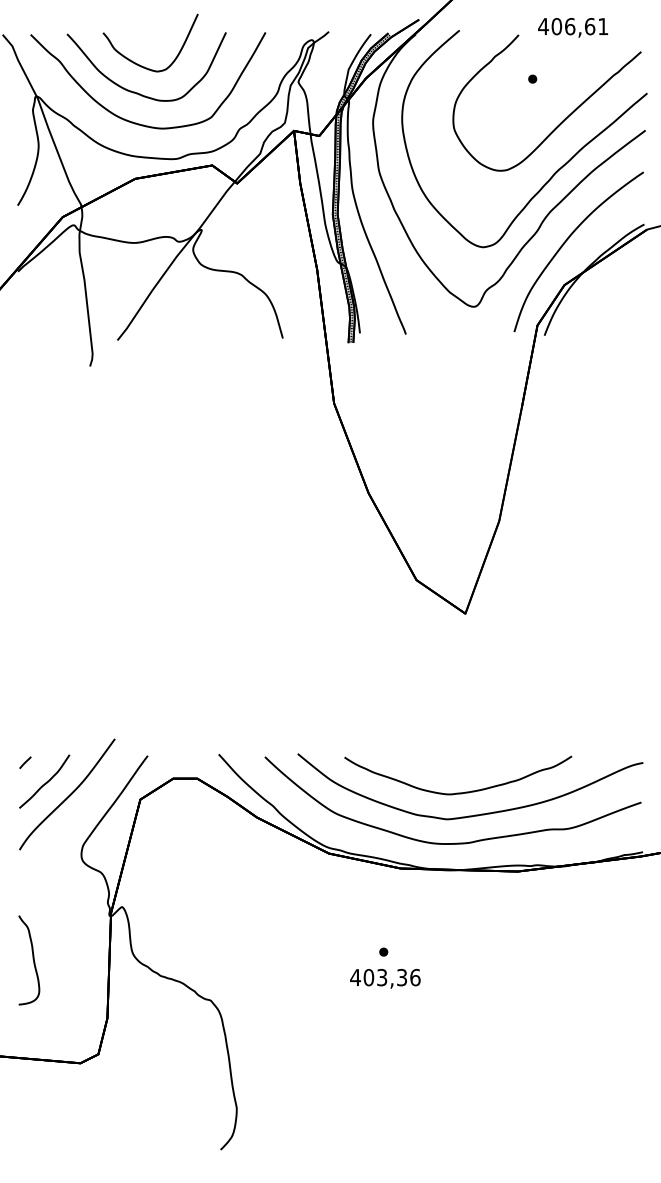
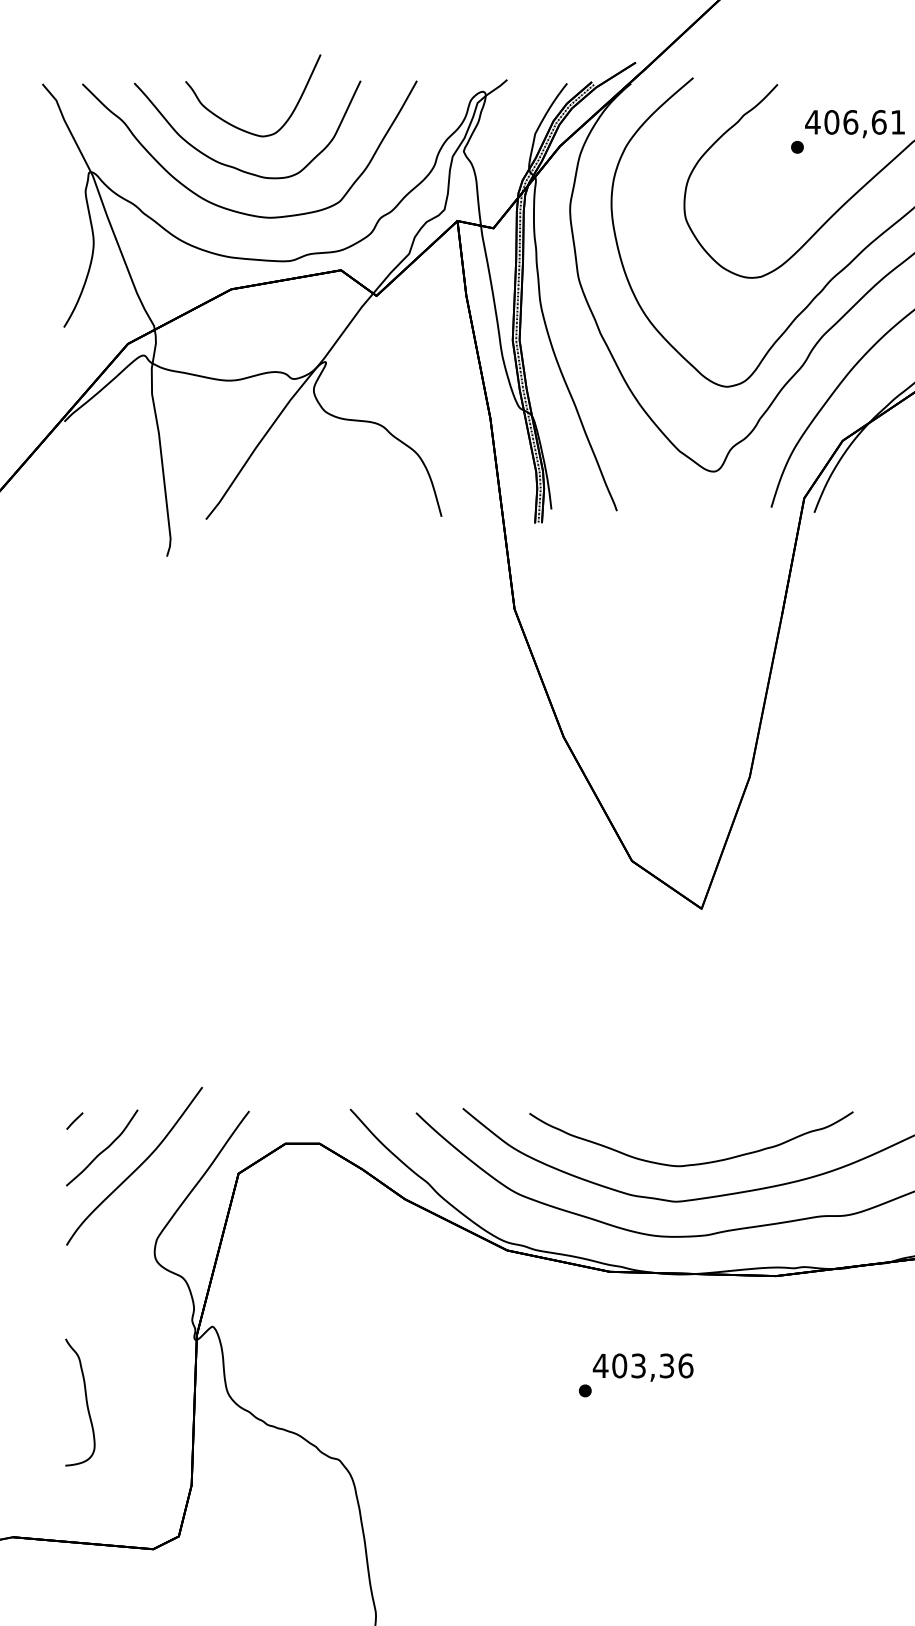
text: (572, 27) -> (854, 123), moved
text: (385, 978) -> (643, 1367), moved

